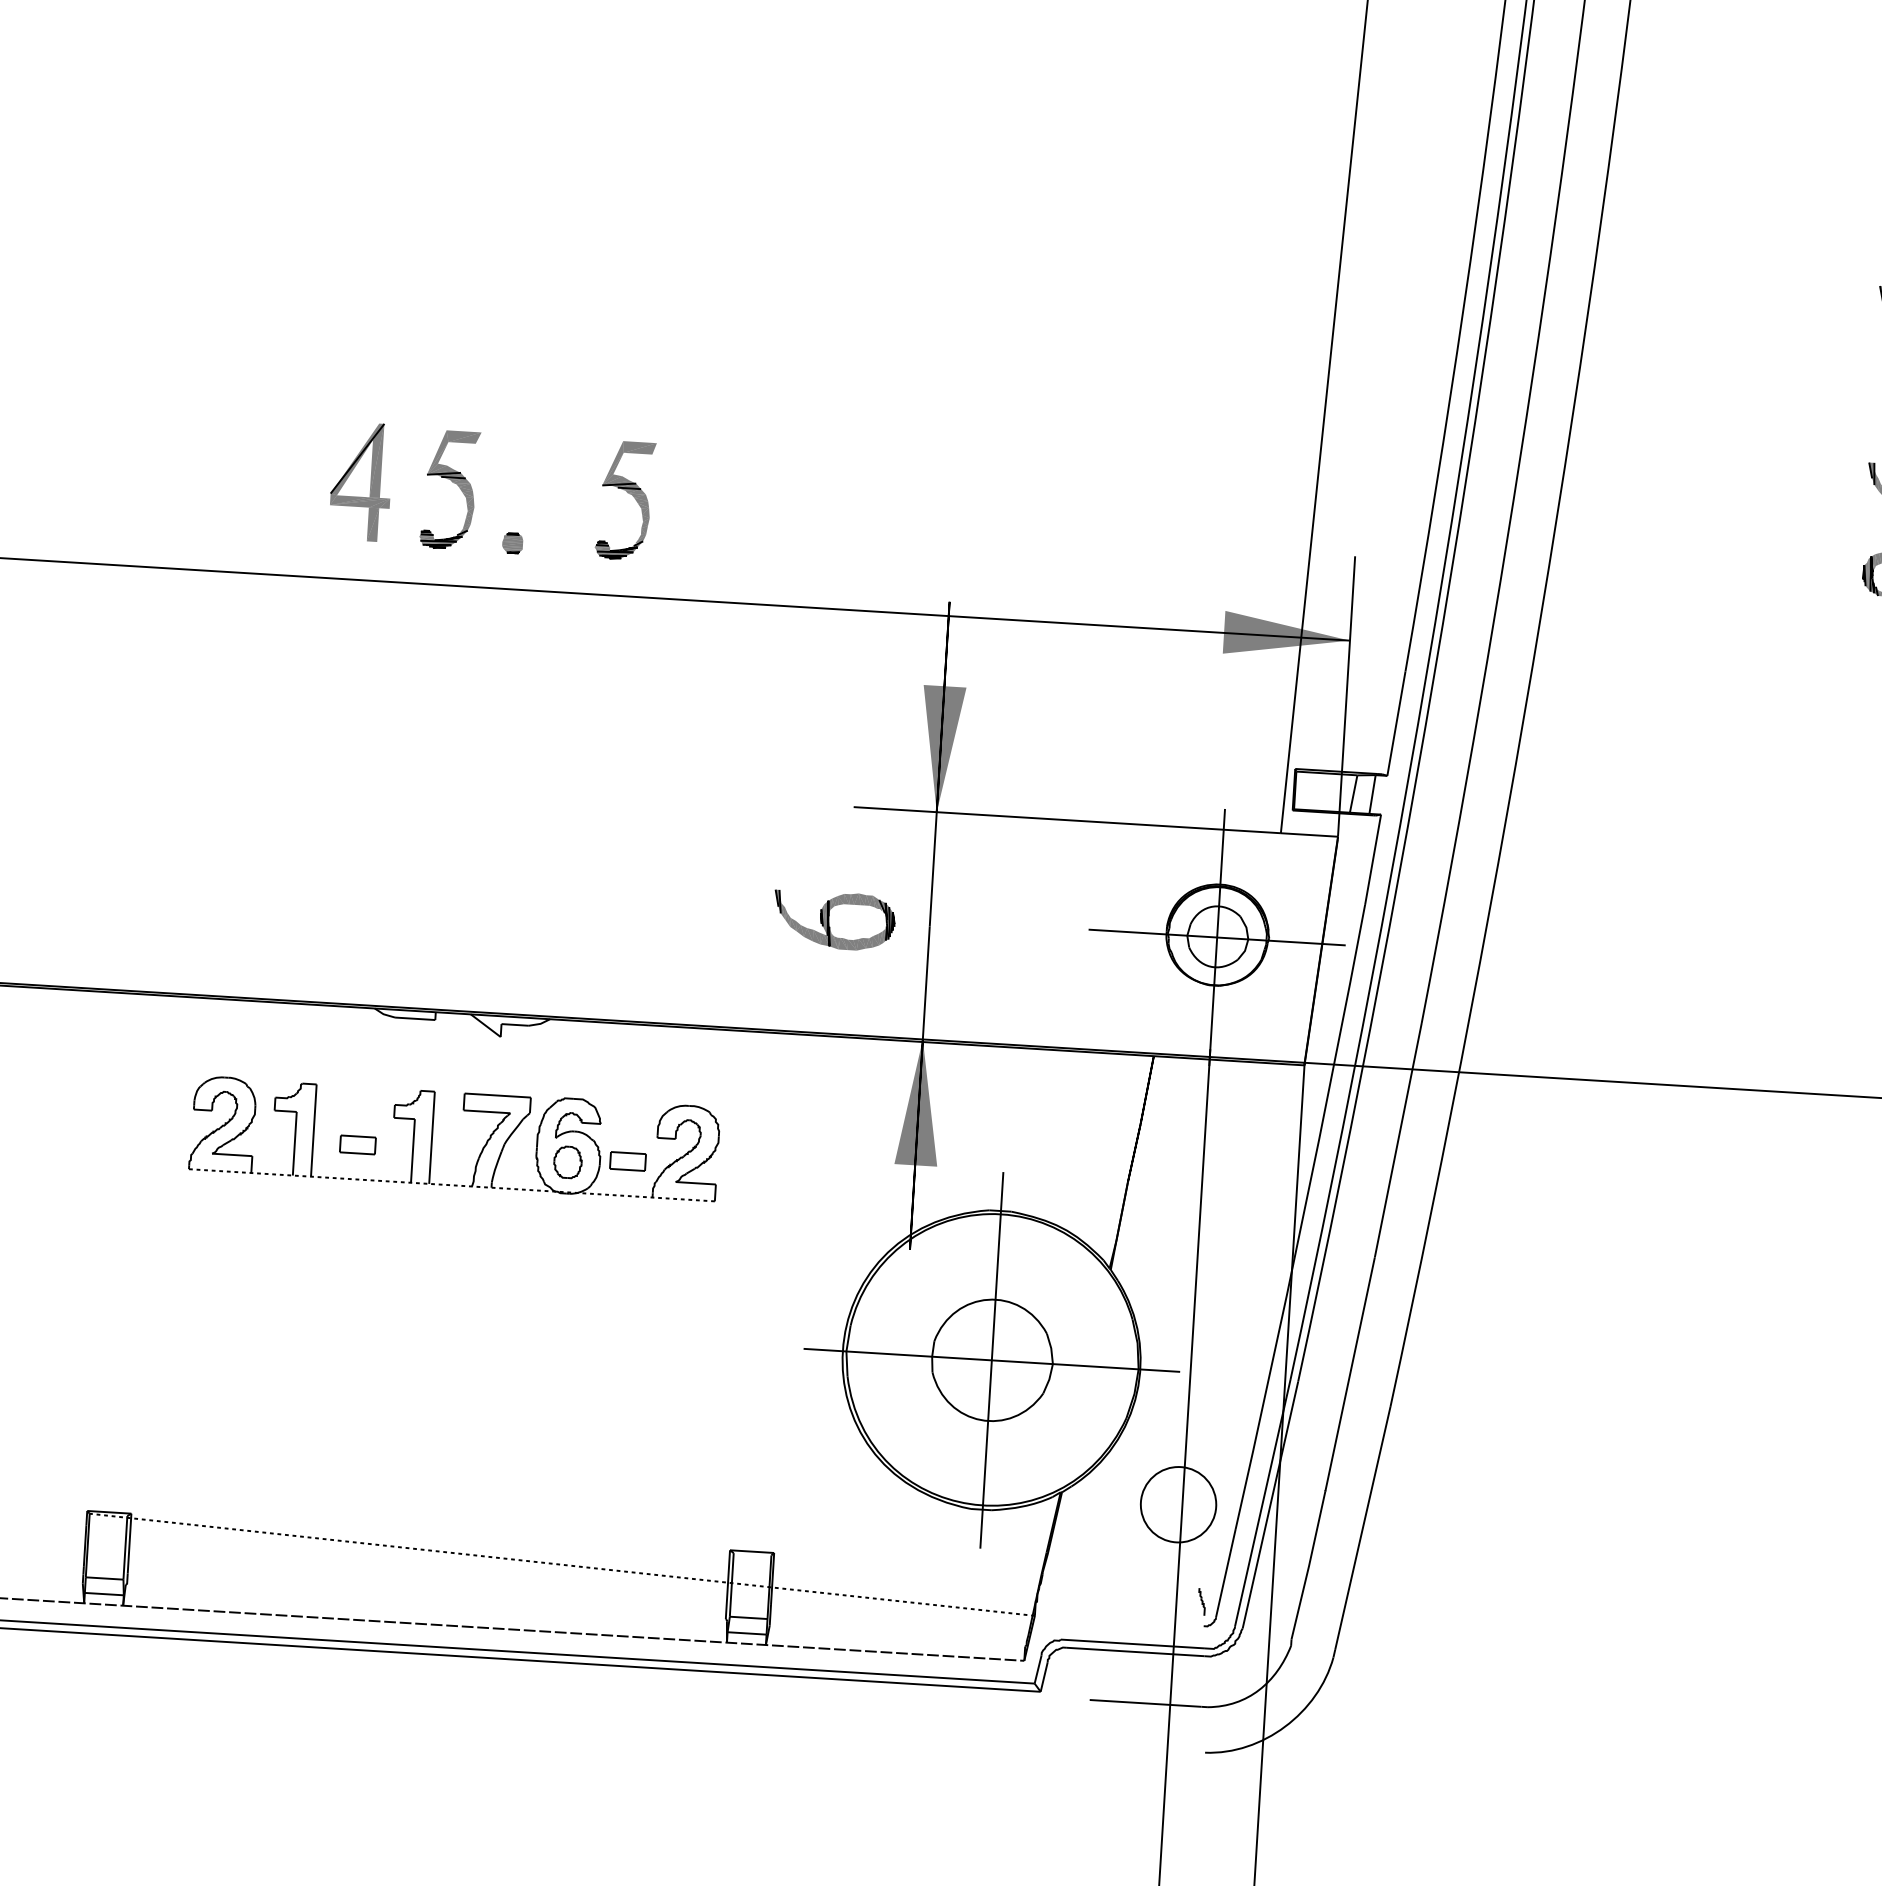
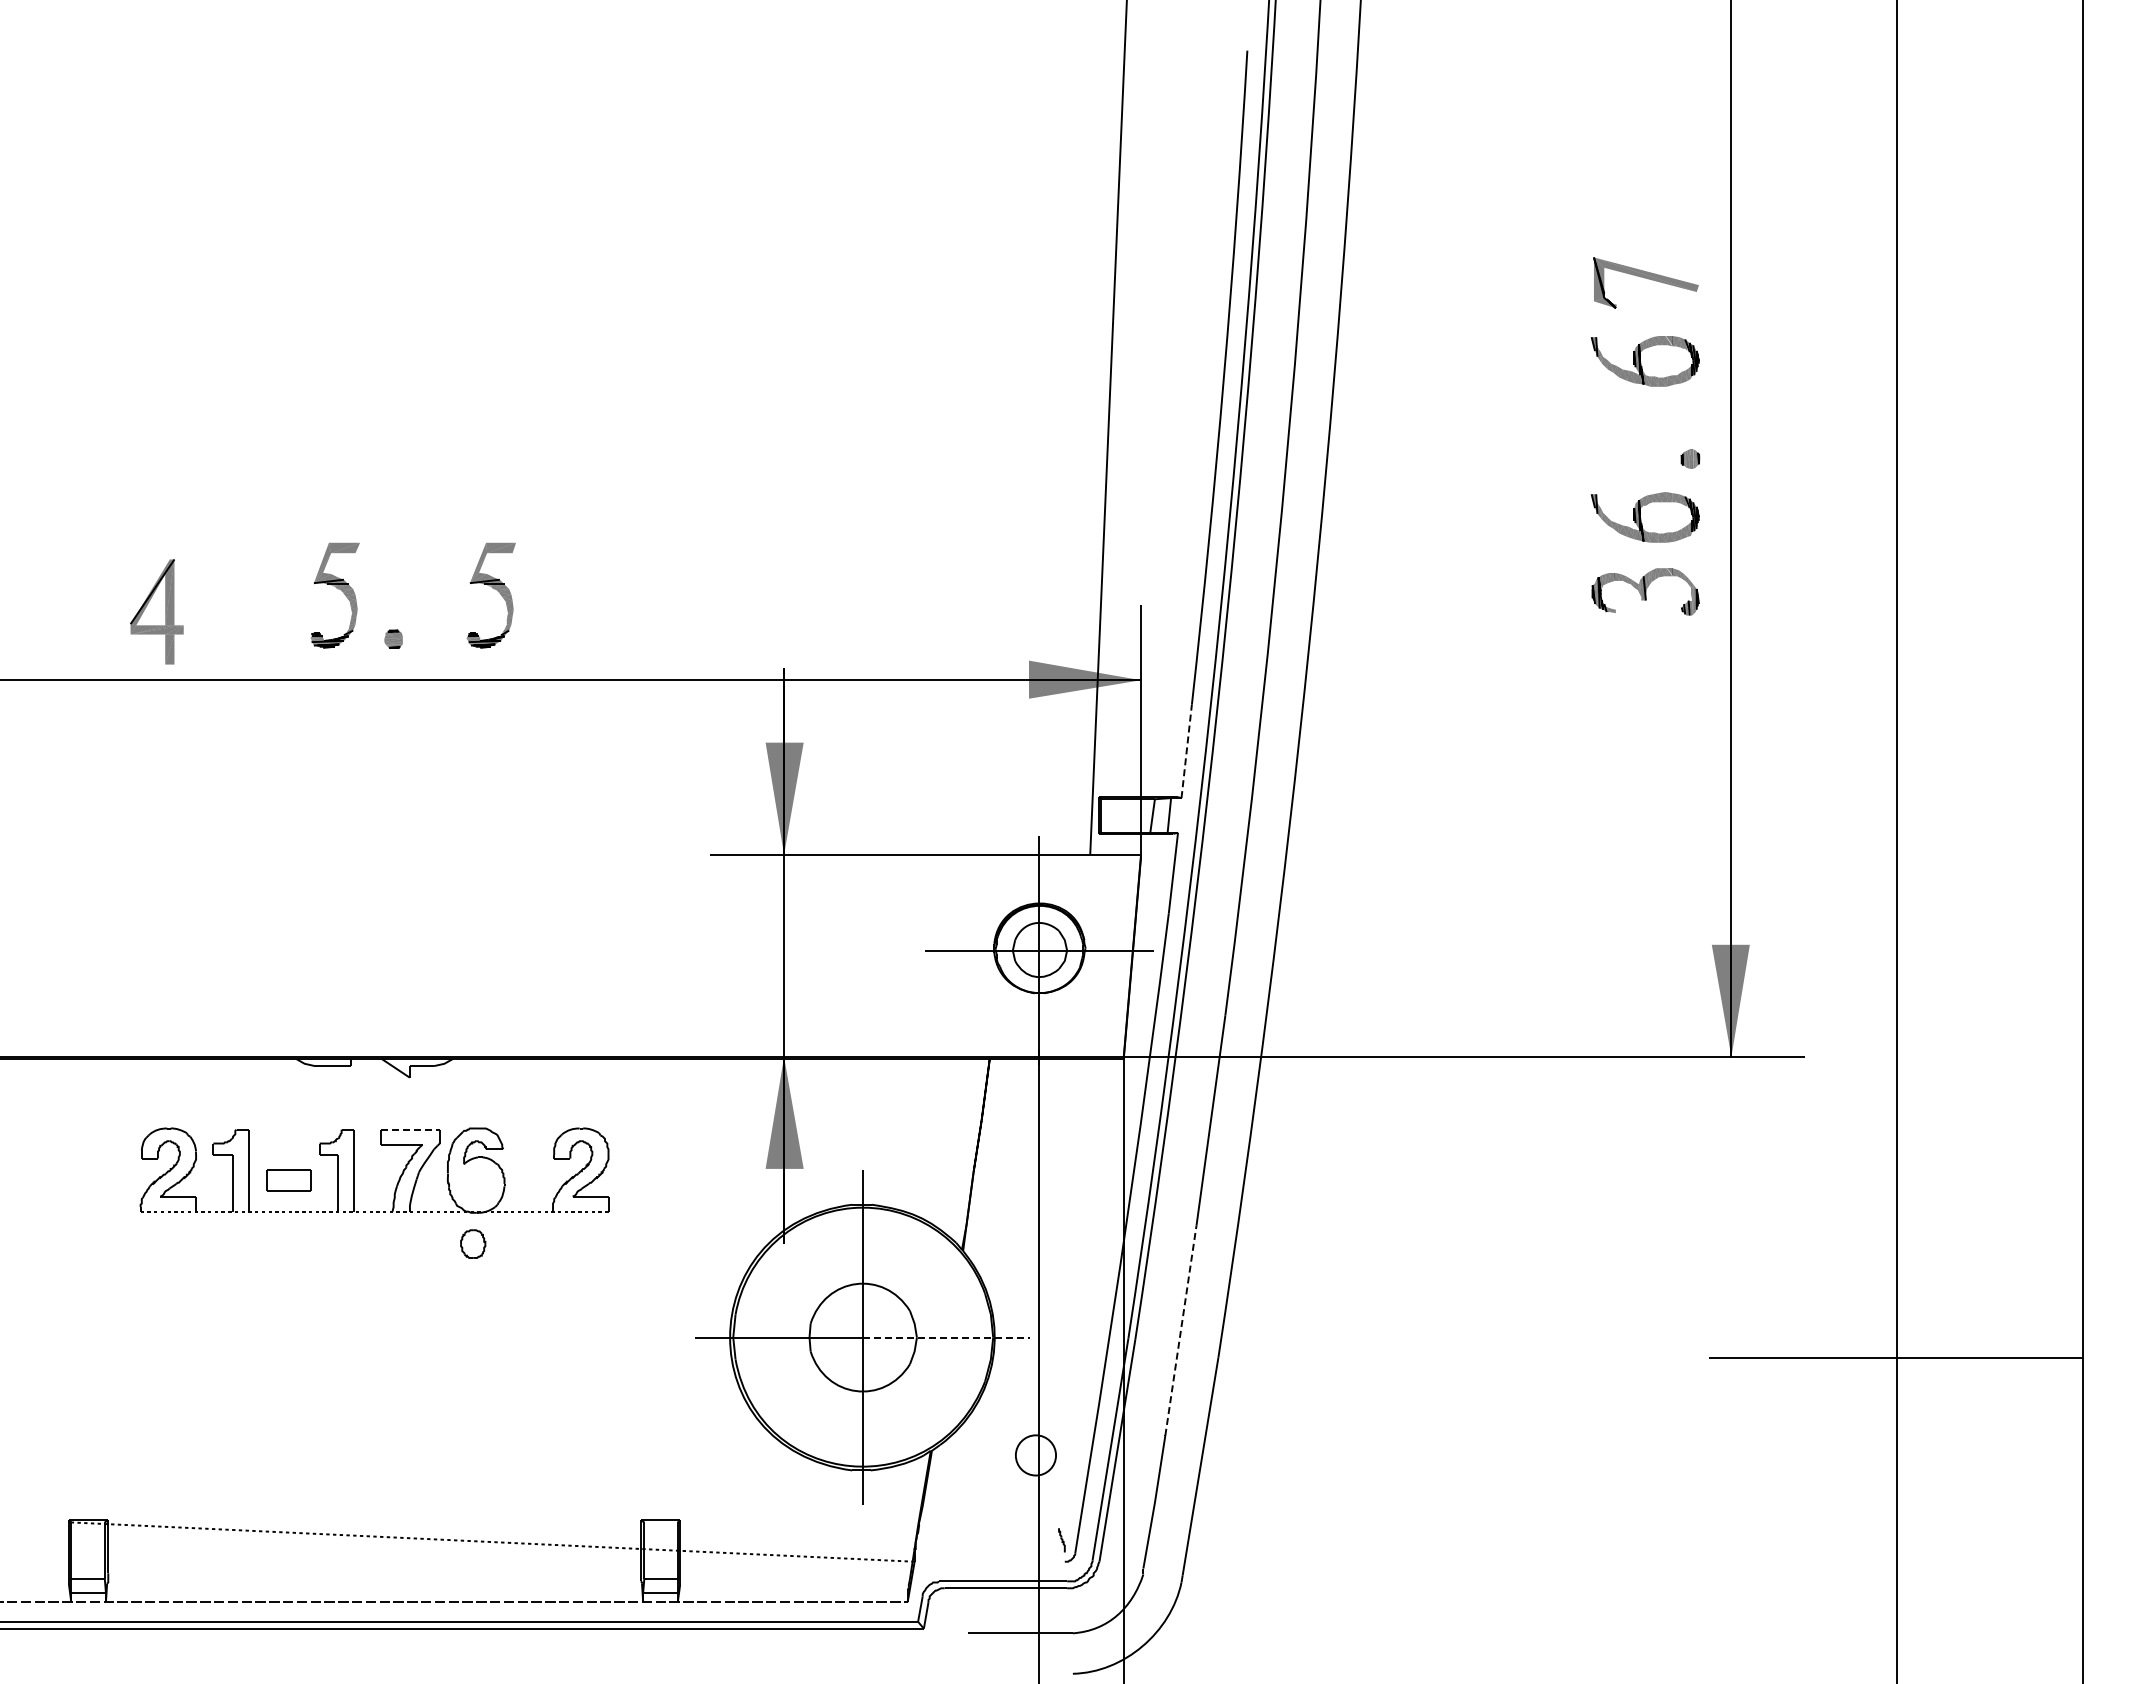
part: (360, 481) -> (156, 611), moved
line: (1396, 722) -> (1186, 750), solid -> dashed
part: (833, 920) -> (698, 956), removed
line: (497, 1095) -> (410, 1129), solid -> dashed
part: (357, 1145) -> (288, 1181), size x1.4
part: (568, 1161) -> (473, 1243), moved
part: (628, 1162) -> (529, 1181), removed
line: (1086, 1366) -> (946, 1337), solid -> dashed
line: (1350, 1374) -> (1181, 1330), solid -> dashed
circle: (1178, 1503) -> (1035, 1454), size x0.6

